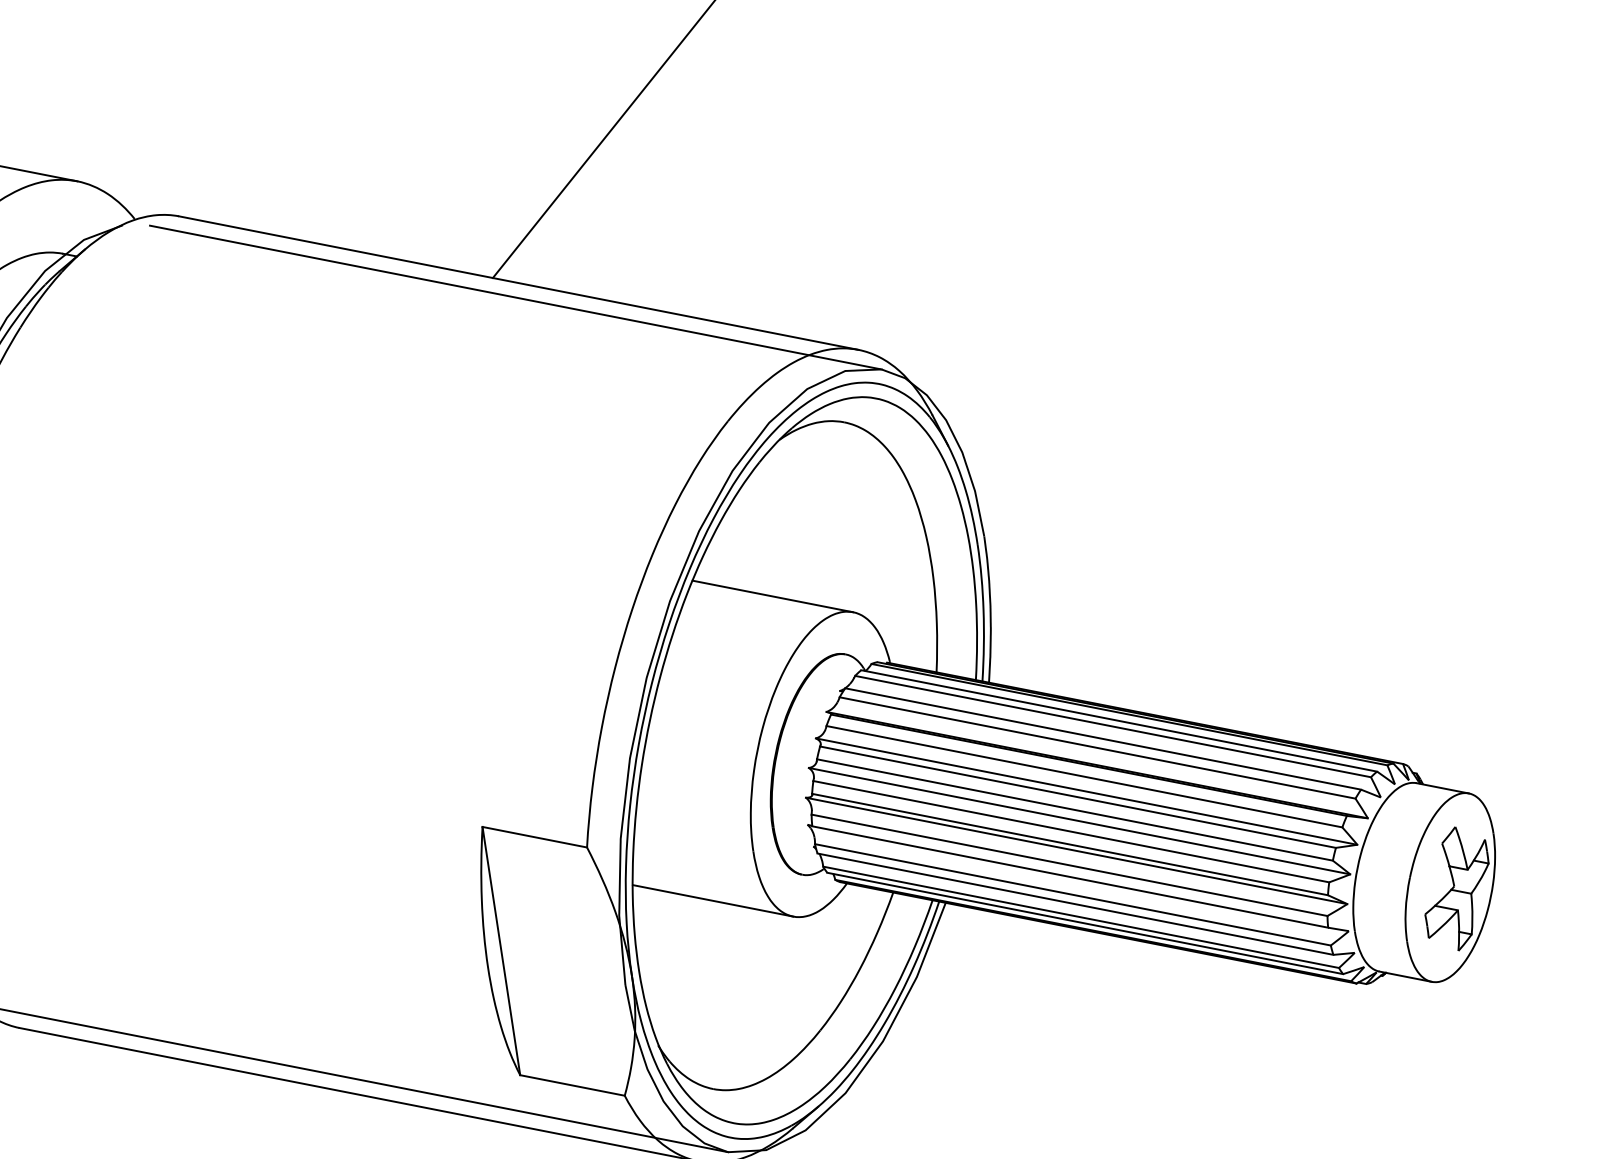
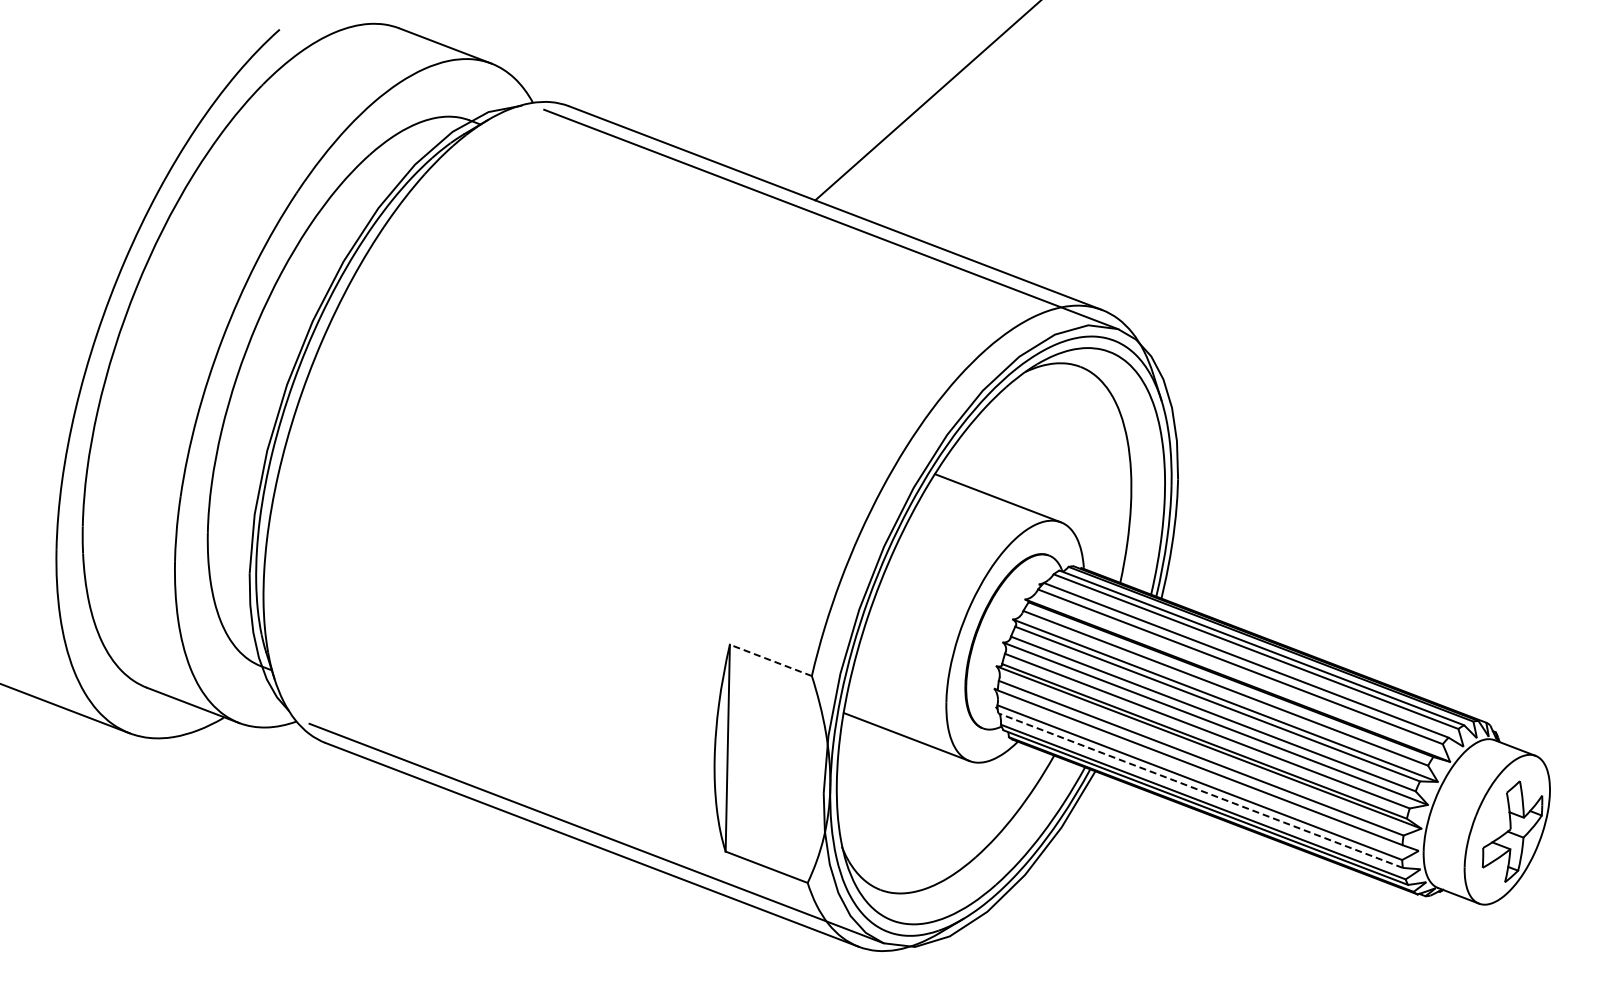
line: (534, 837) -> (770, 660), solid -> dashed
line: (1075, 904) -> (1200, 790), solid -> dashed

